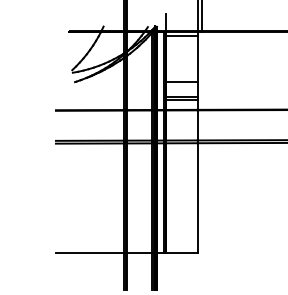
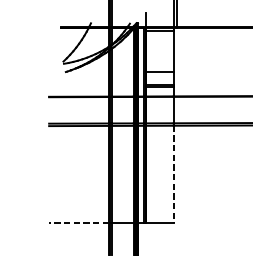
line: (197, 198) -> (173, 174), solid -> dashed
line: (89, 253) -> (78, 222), solid -> dashed

